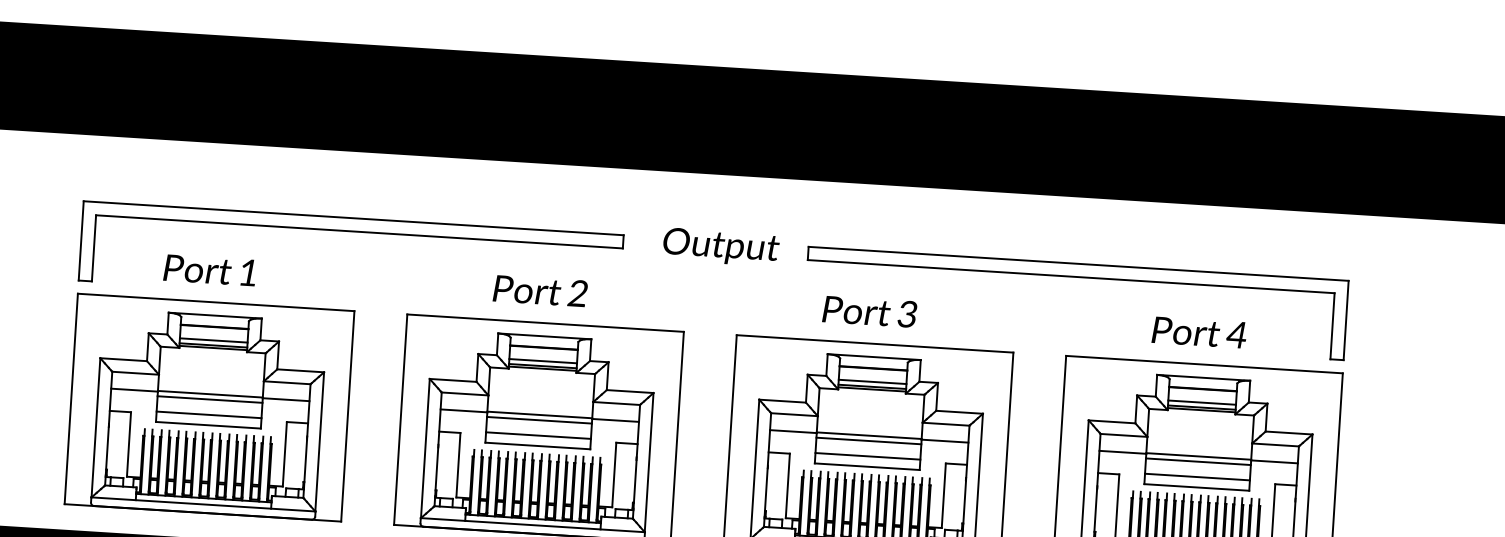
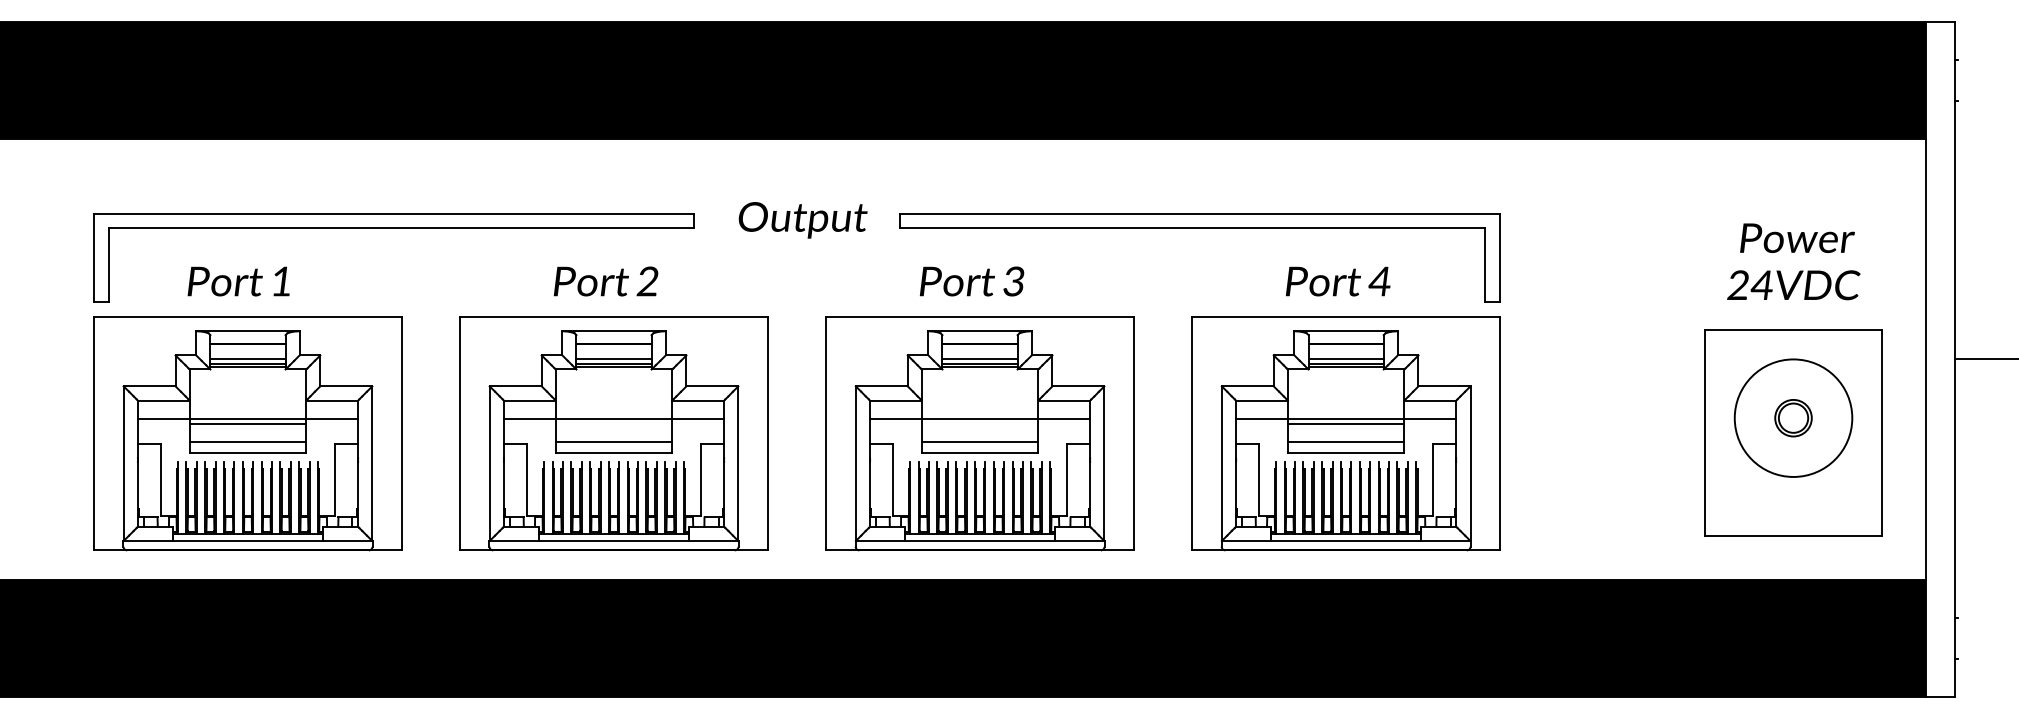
line: (539, 420) -> (613, 424), removed
line: (868, 440) -> (979, 424), removed

